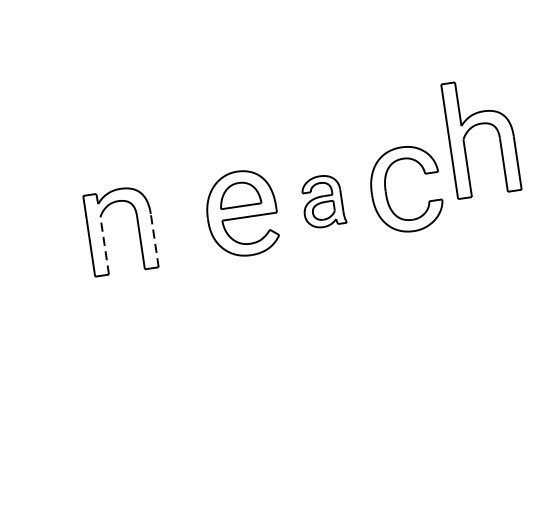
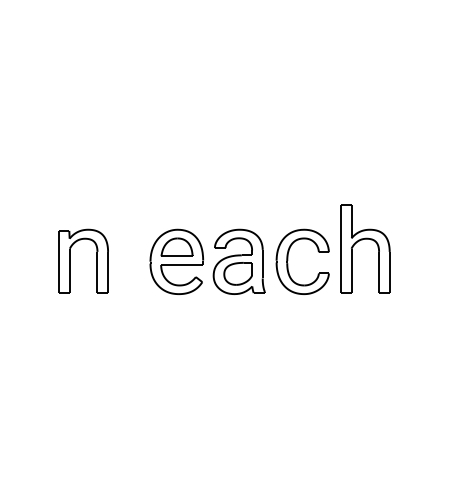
part: (476, 126) -> (362, 240), moved
part: (322, 201) -> (238, 261), size x1.67
line: (155, 240) -> (108, 272), dashed -> solid
line: (104, 245) -> (69, 270), dashed -> solid

